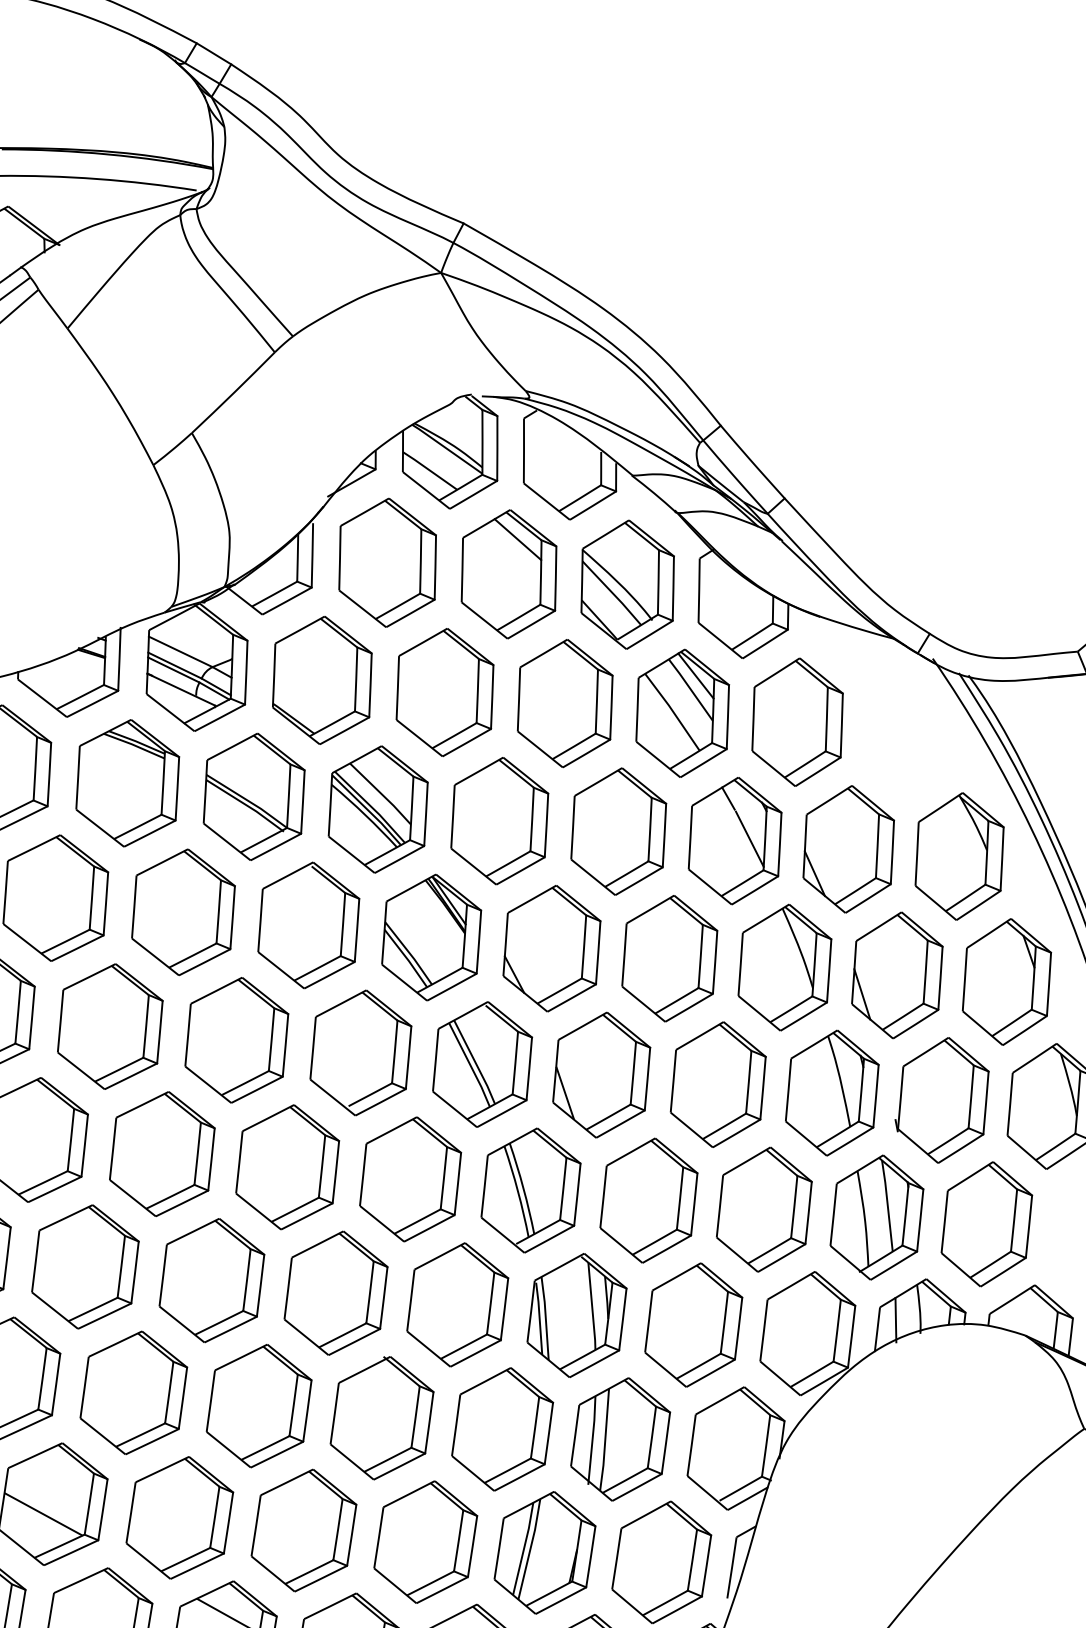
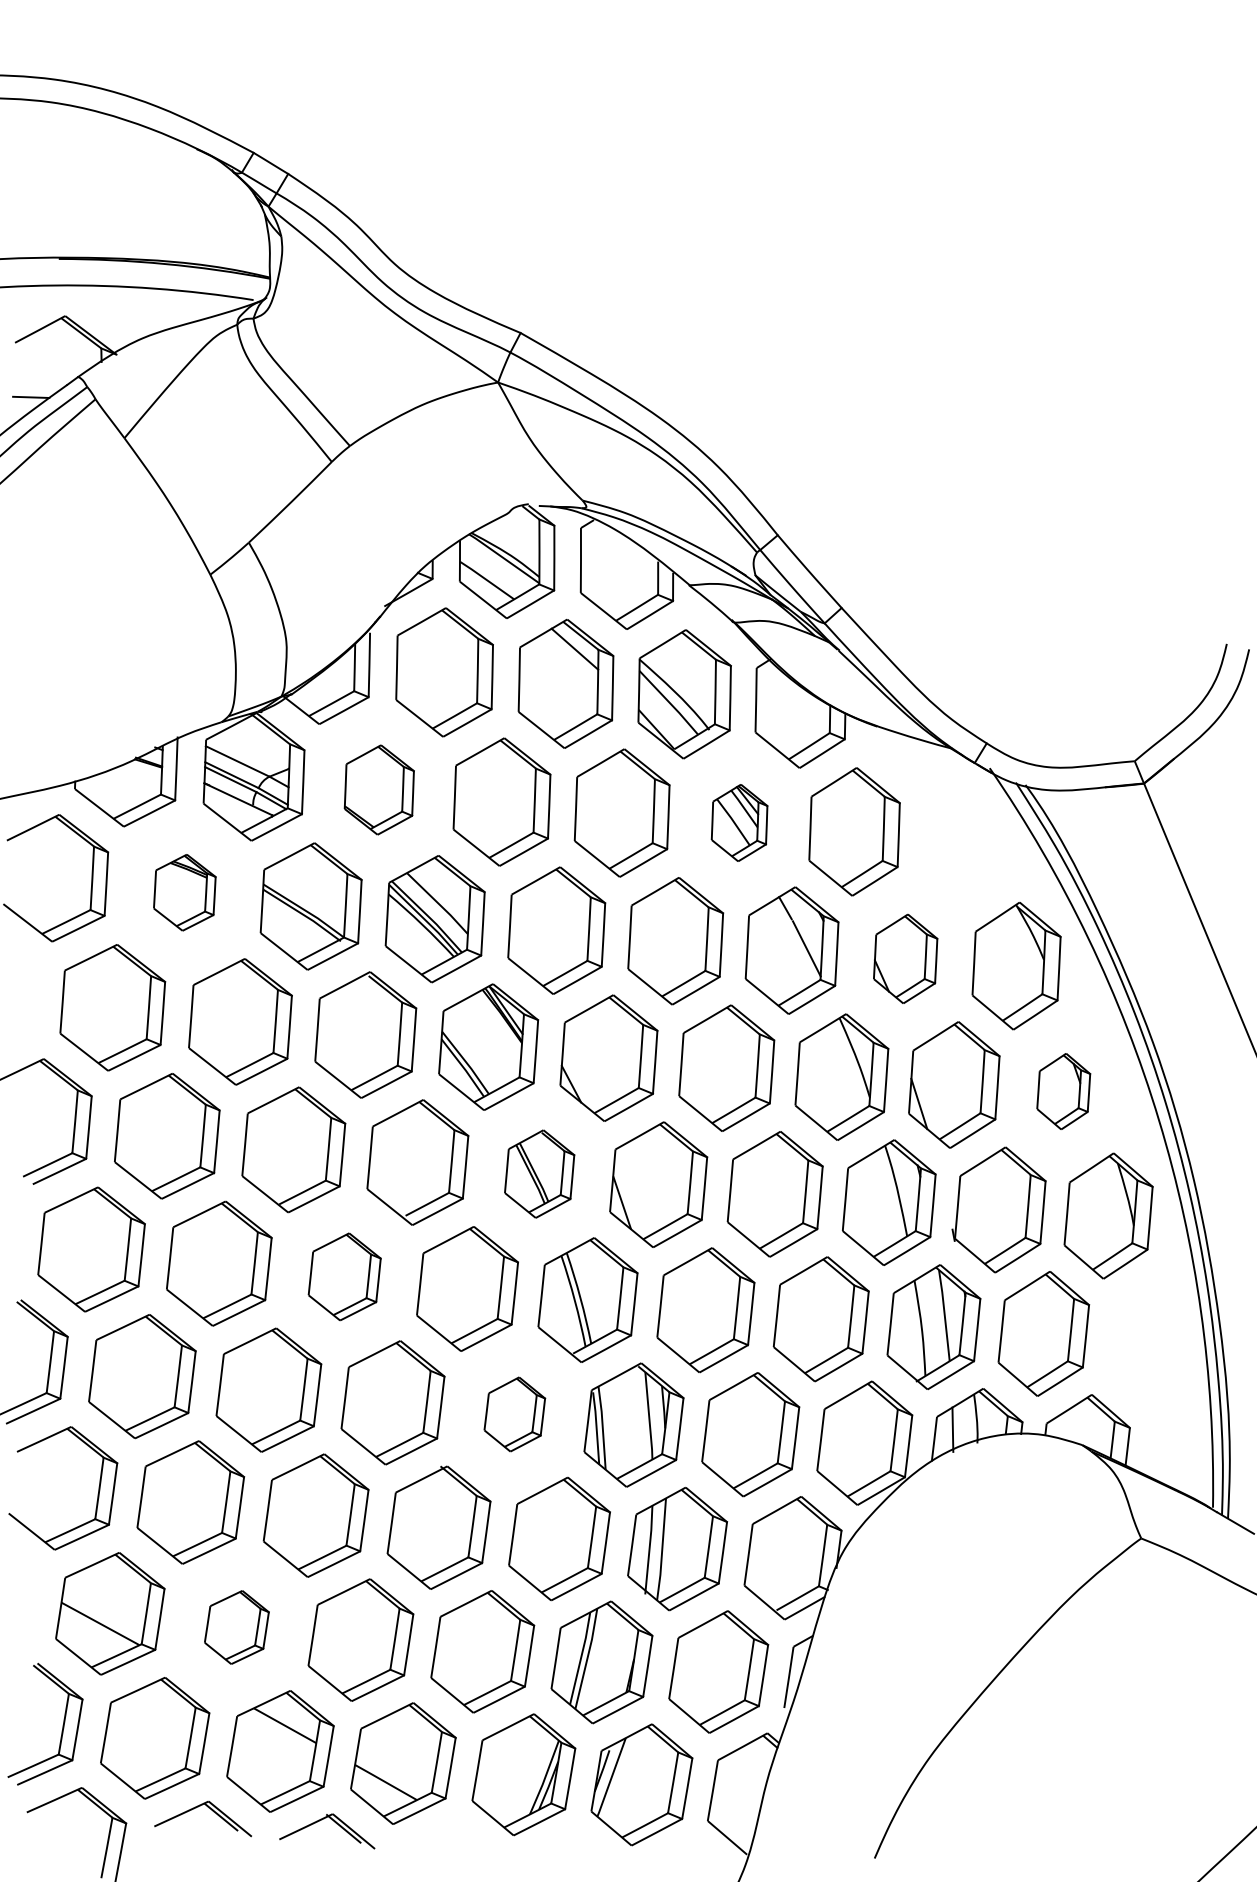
part: (322, 679) -> (379, 789), size x0.7
part: (682, 712) -> (739, 822), size x0.6
part: (127, 782) -> (184, 892), size x0.6
part: (848, 848) -> (905, 958), size x0.7
part: (1006, 981) -> (1063, 1091), size x0.6
part: (482, 1063) -> (539, 1173), size x0.7
part: (287, 1166) -> (344, 1276), size x0.7
part: (457, 1304) -> (514, 1414), size x0.6
part: (179, 1517) -> (236, 1627), size x0.6

